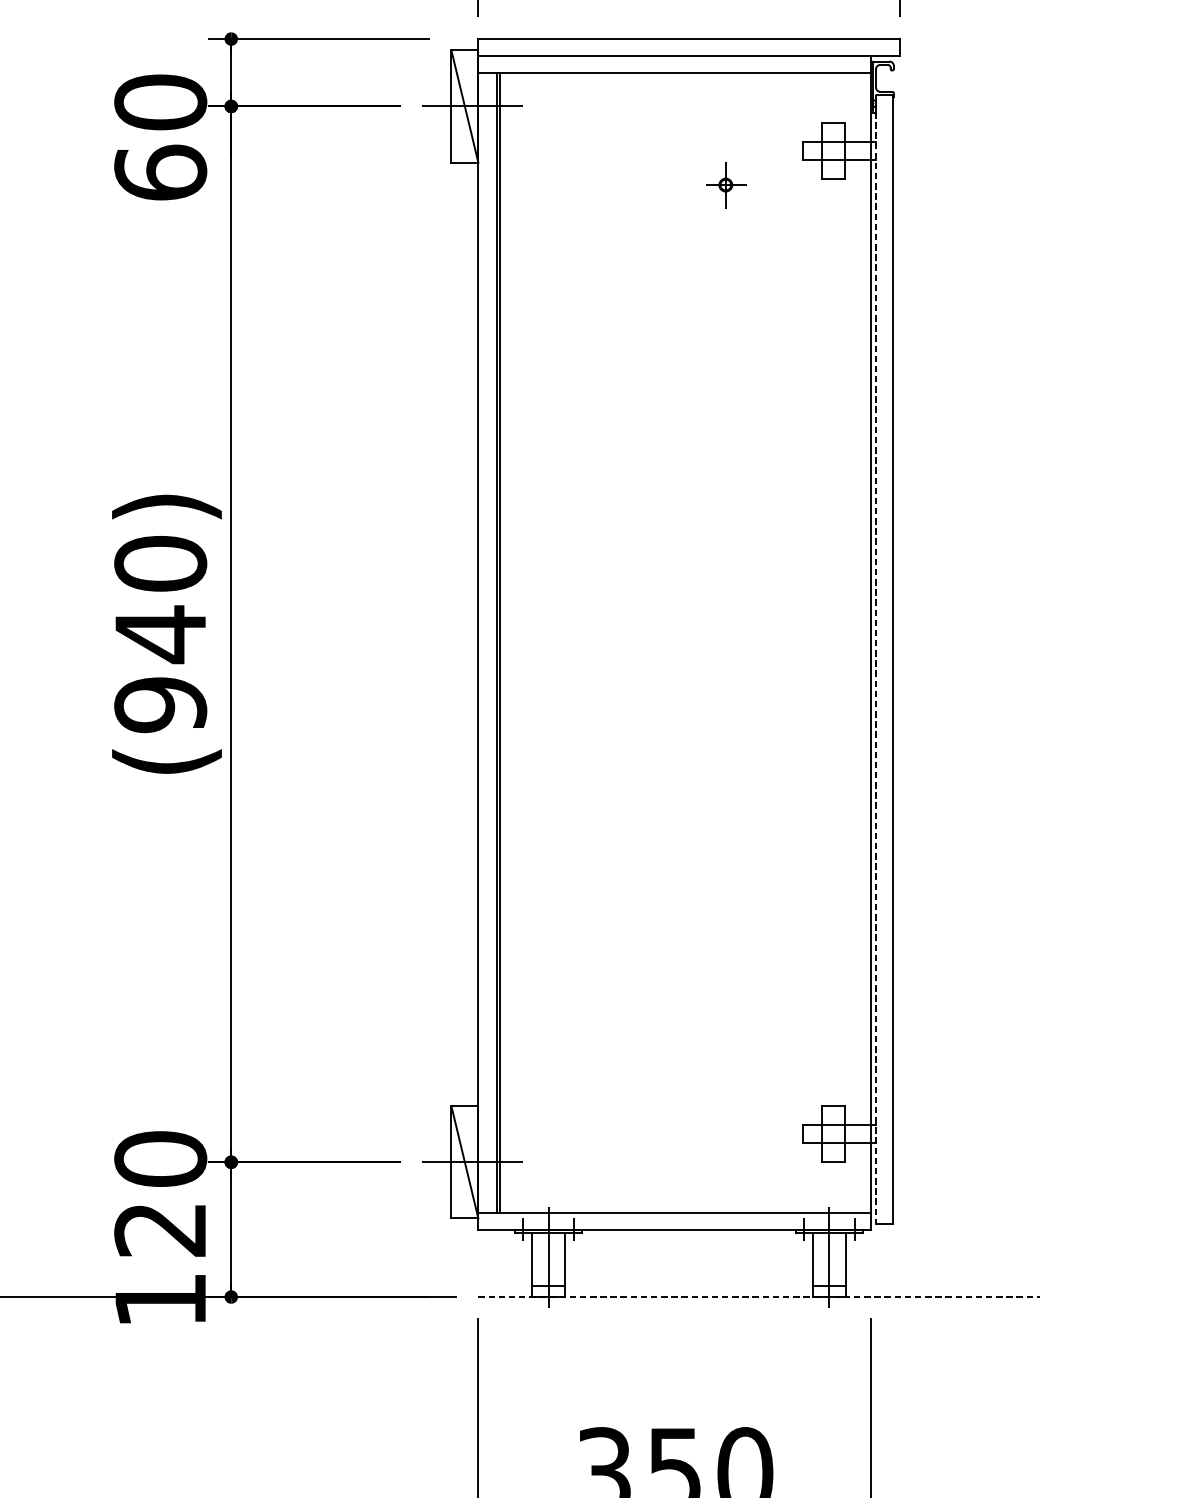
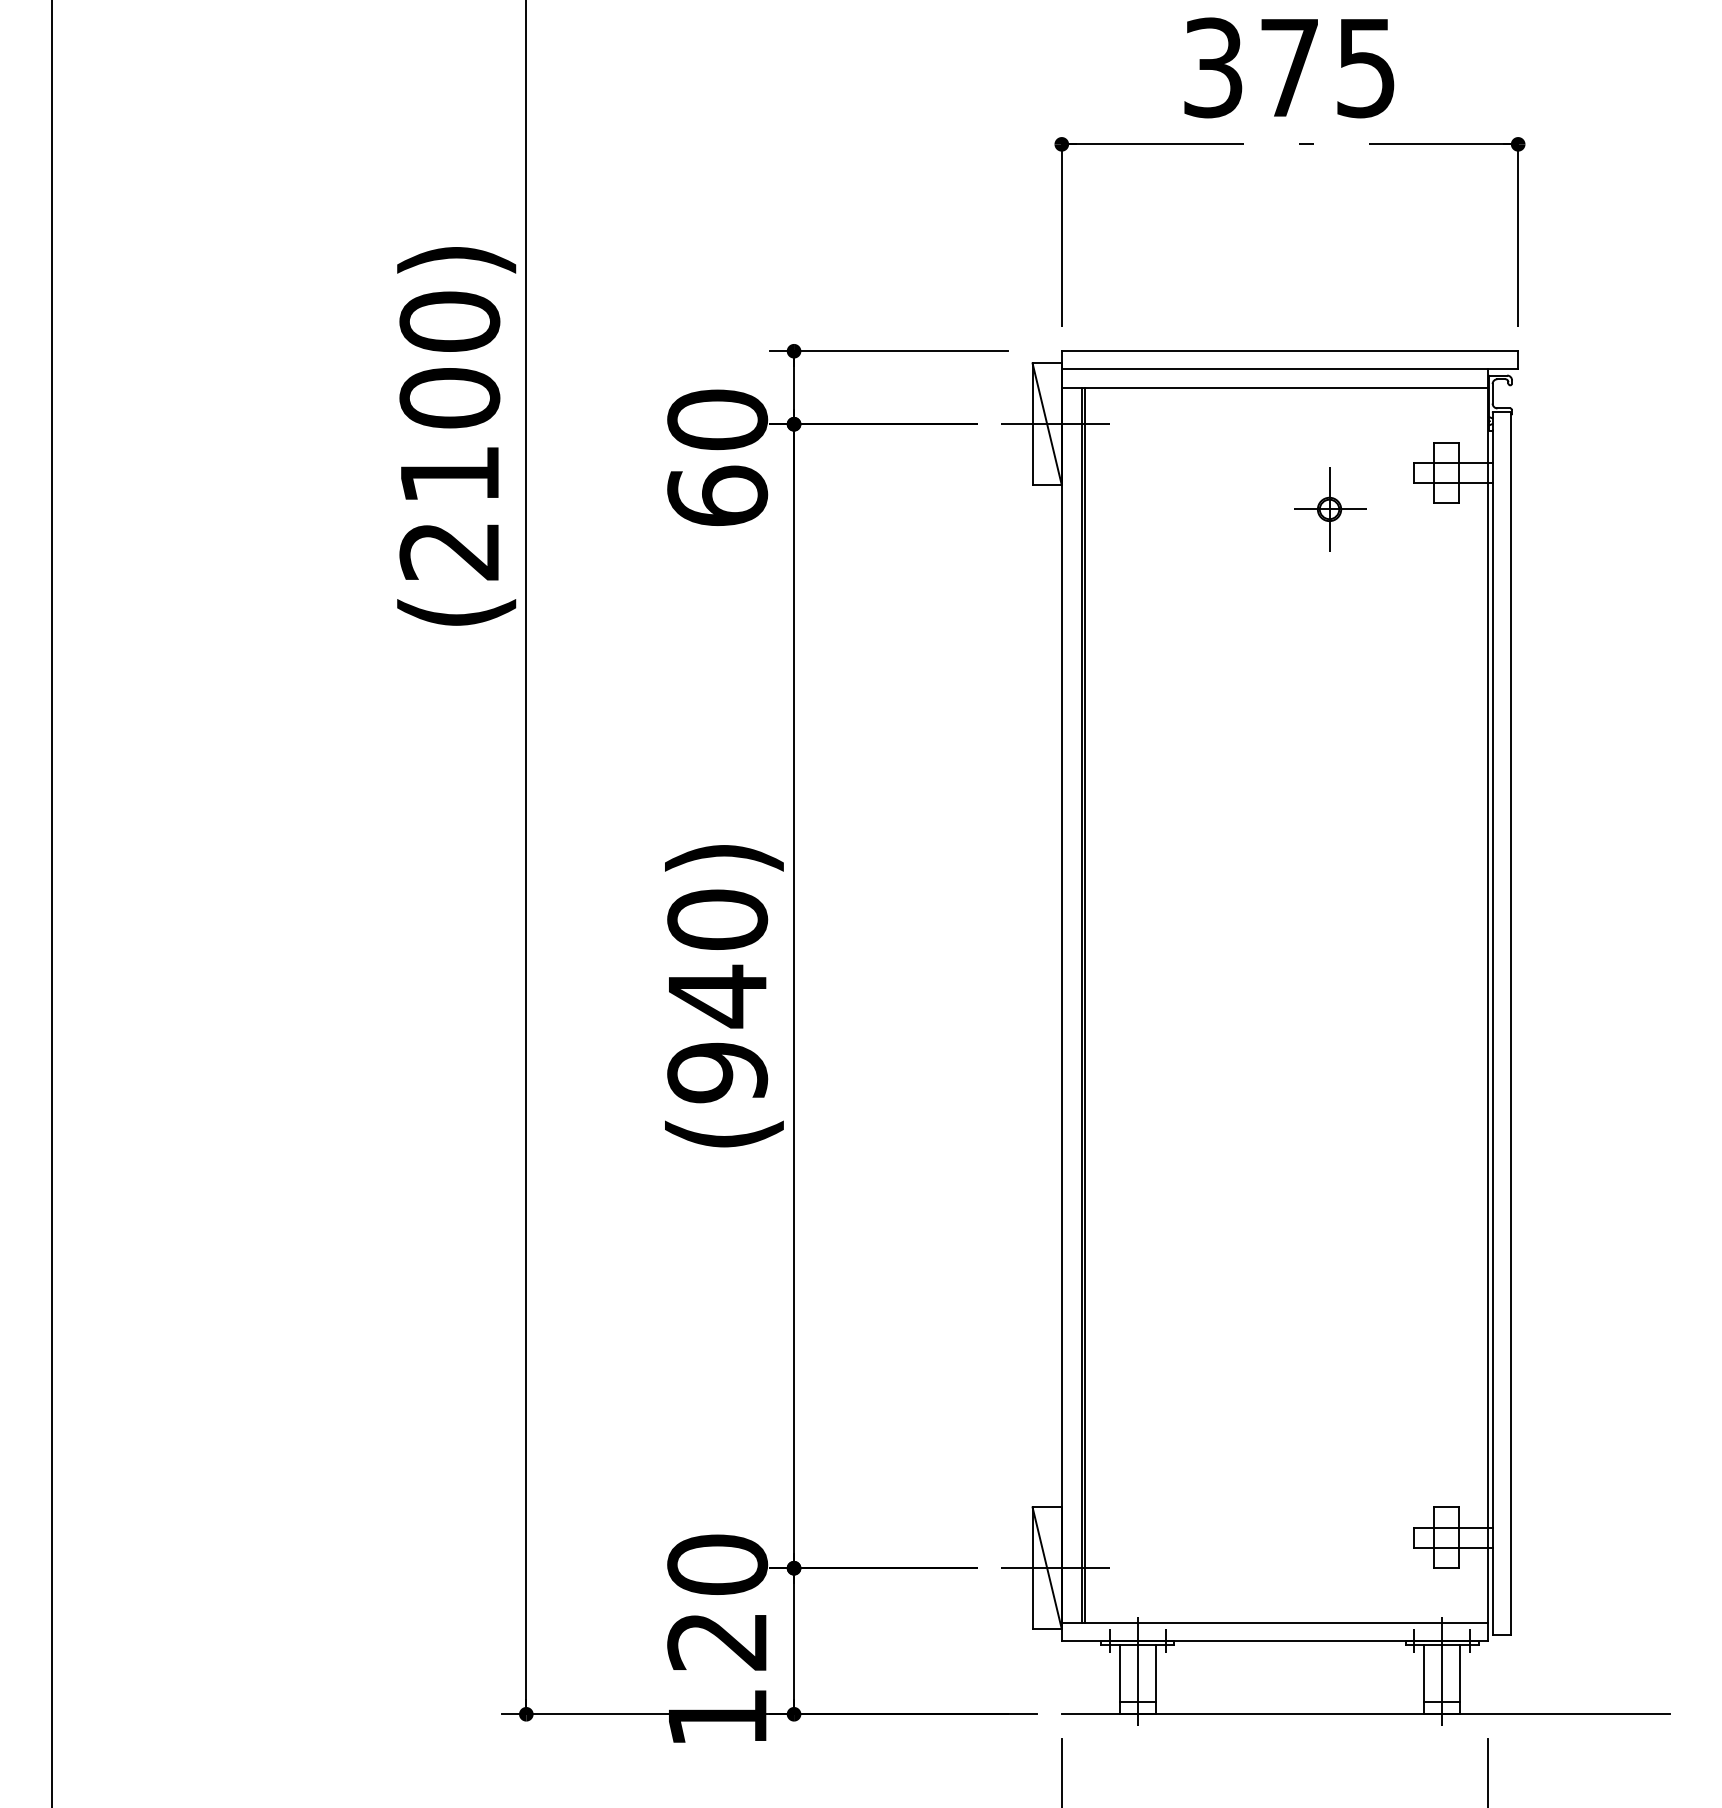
part: (726, 185) -> (1330, 509), size x1.67
line: (875, 668) -> (1492, 1033), dashed -> solid
line: (759, 1297) -> (1366, 1714), dashed -> solid

